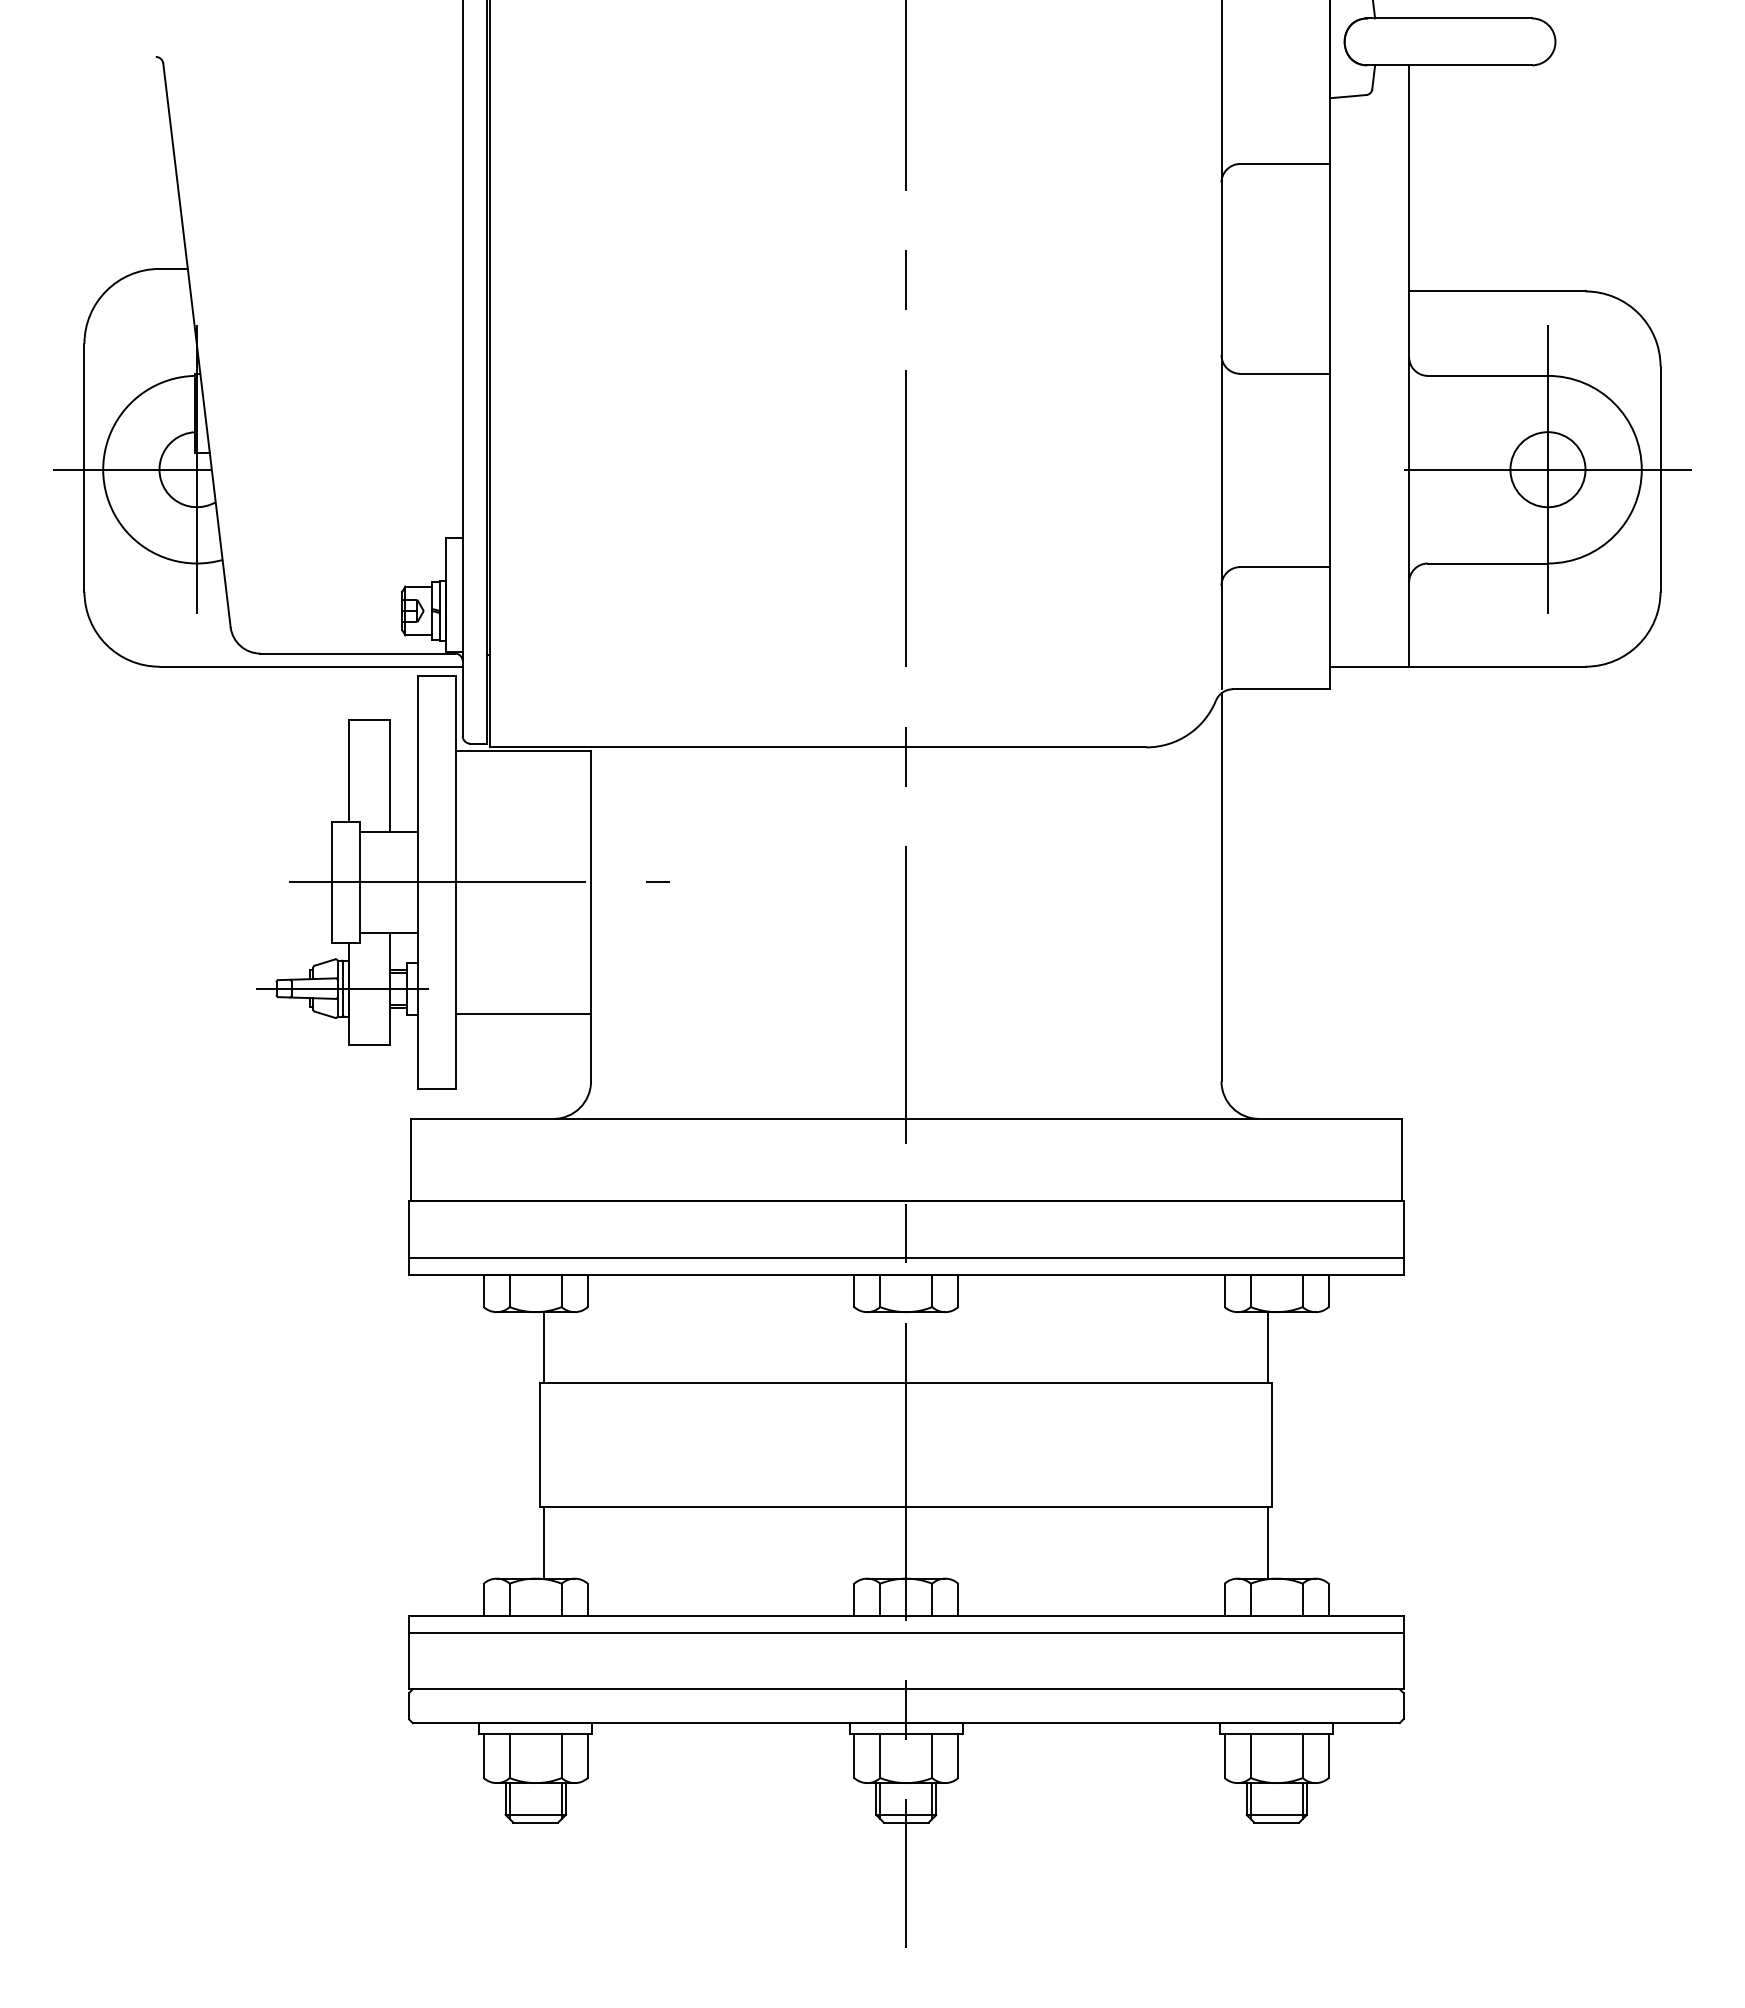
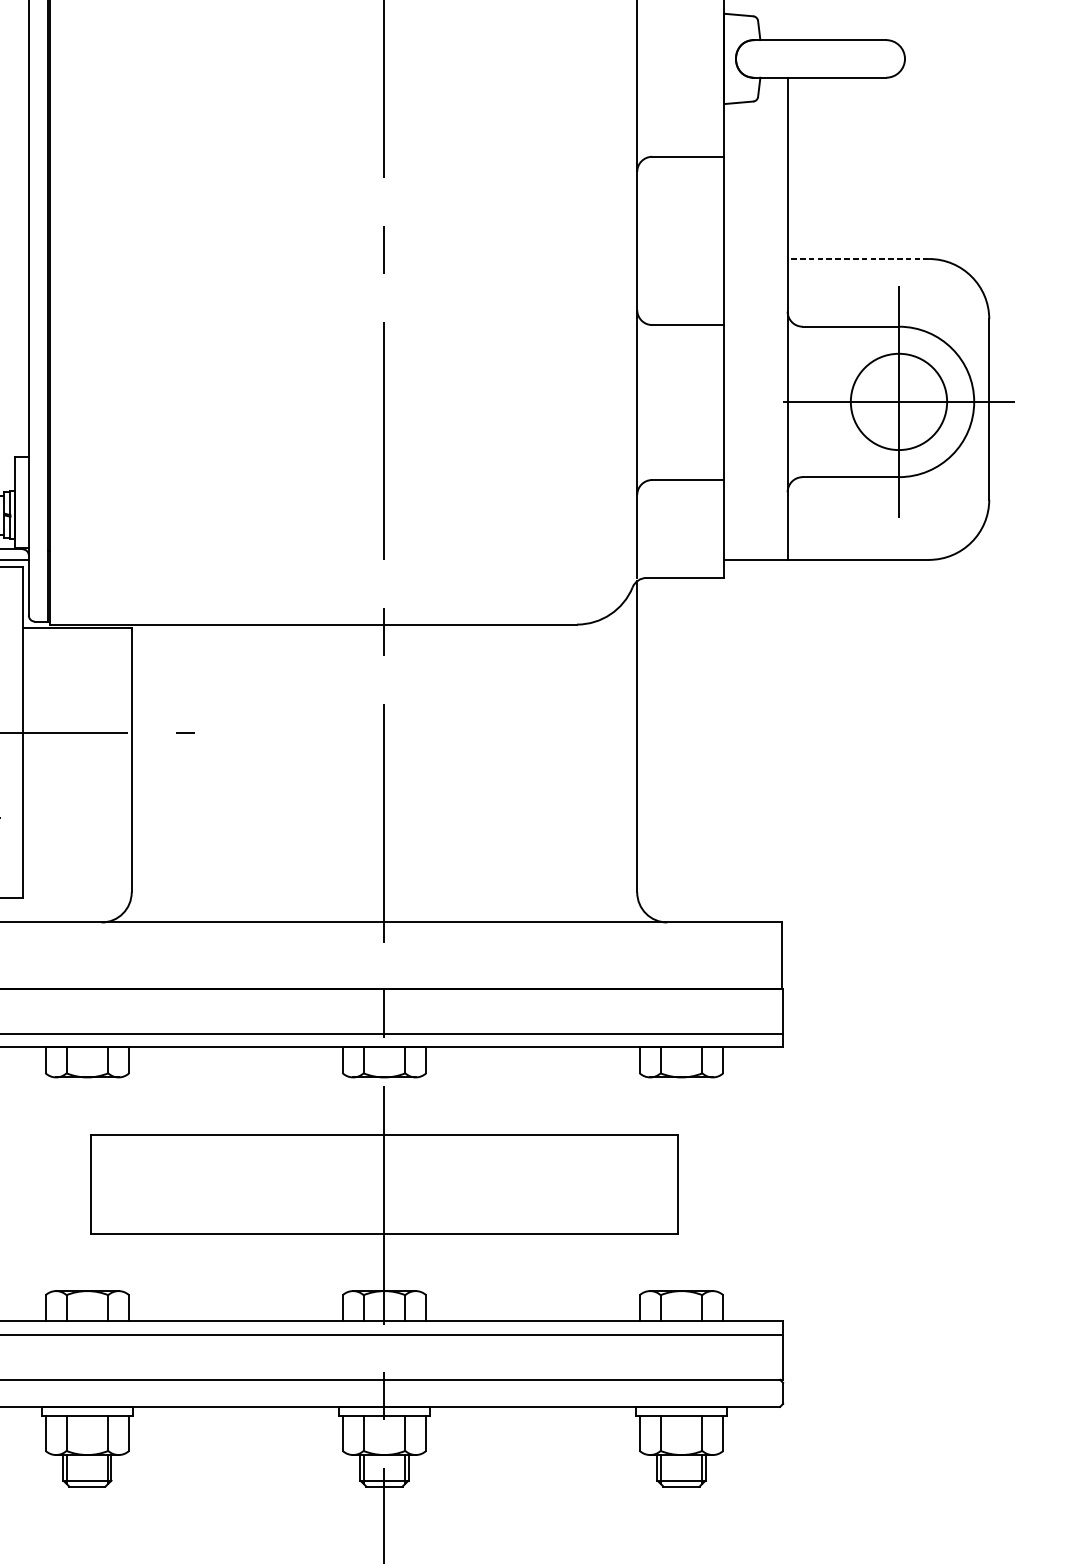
line: (1496, 291) -> (857, 259), solid -> dashed
circle: (1547, 469) -> (898, 401), size x1.6
line: (523, 1013) -> (77, 837), removed
line: (544, 1347) -> (94, 1105), removed
line: (1268, 1347) -> (674, 1105), removed
line: (544, 1542) -> (94, 1262), removed
line: (1268, 1542) -> (674, 1262), removed

